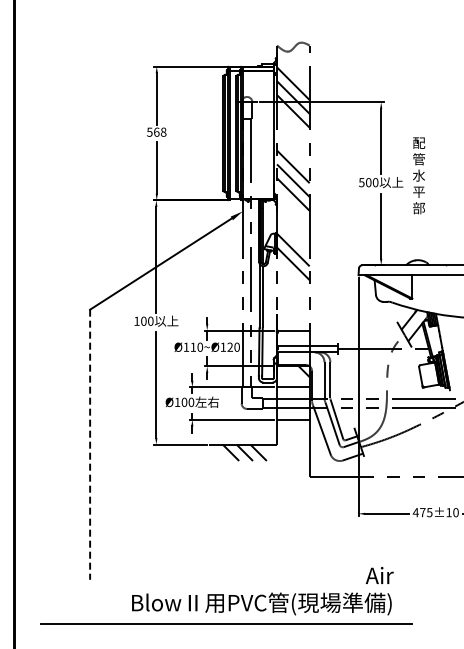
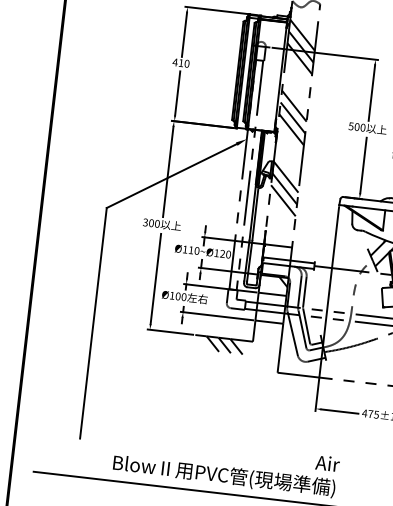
text: (156, 131) -> (181, 62), 568 -> 410
line: (293, 277) -> (283, 200), added
text: (136, 320) -> (145, 221), 100 -> 300
line: (90, 445) -> (93, 323), dashed -> solid

